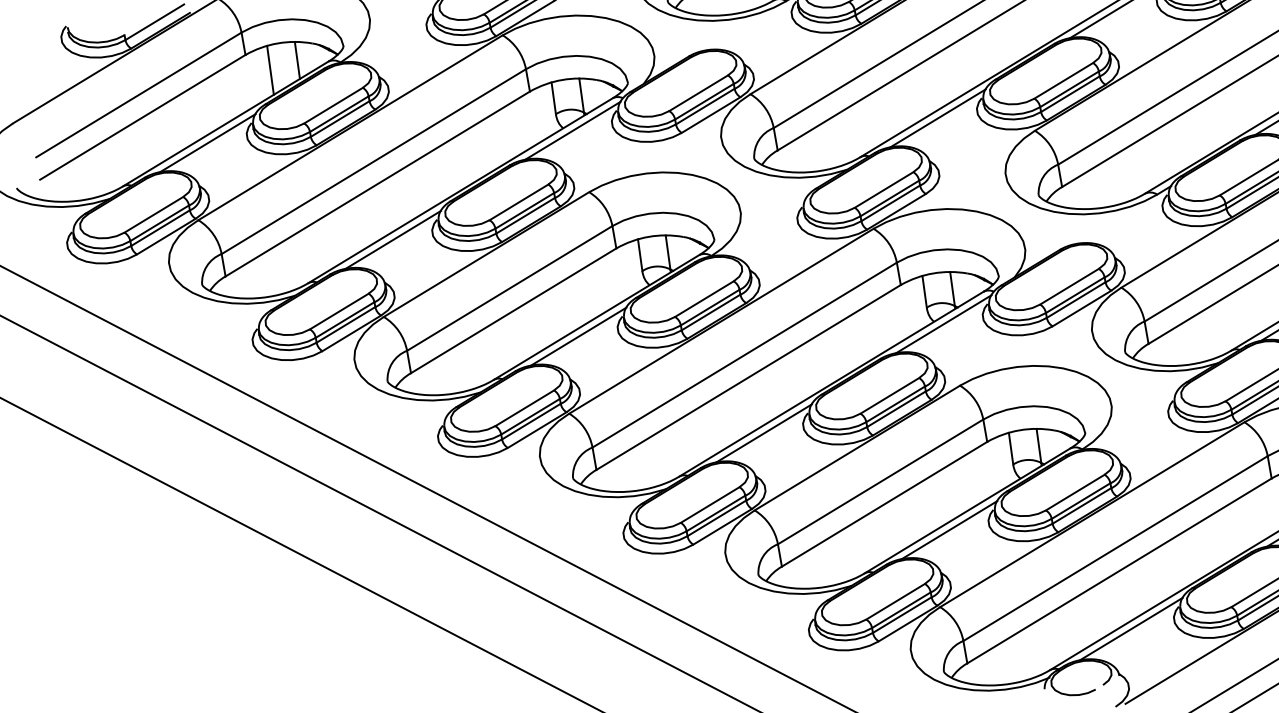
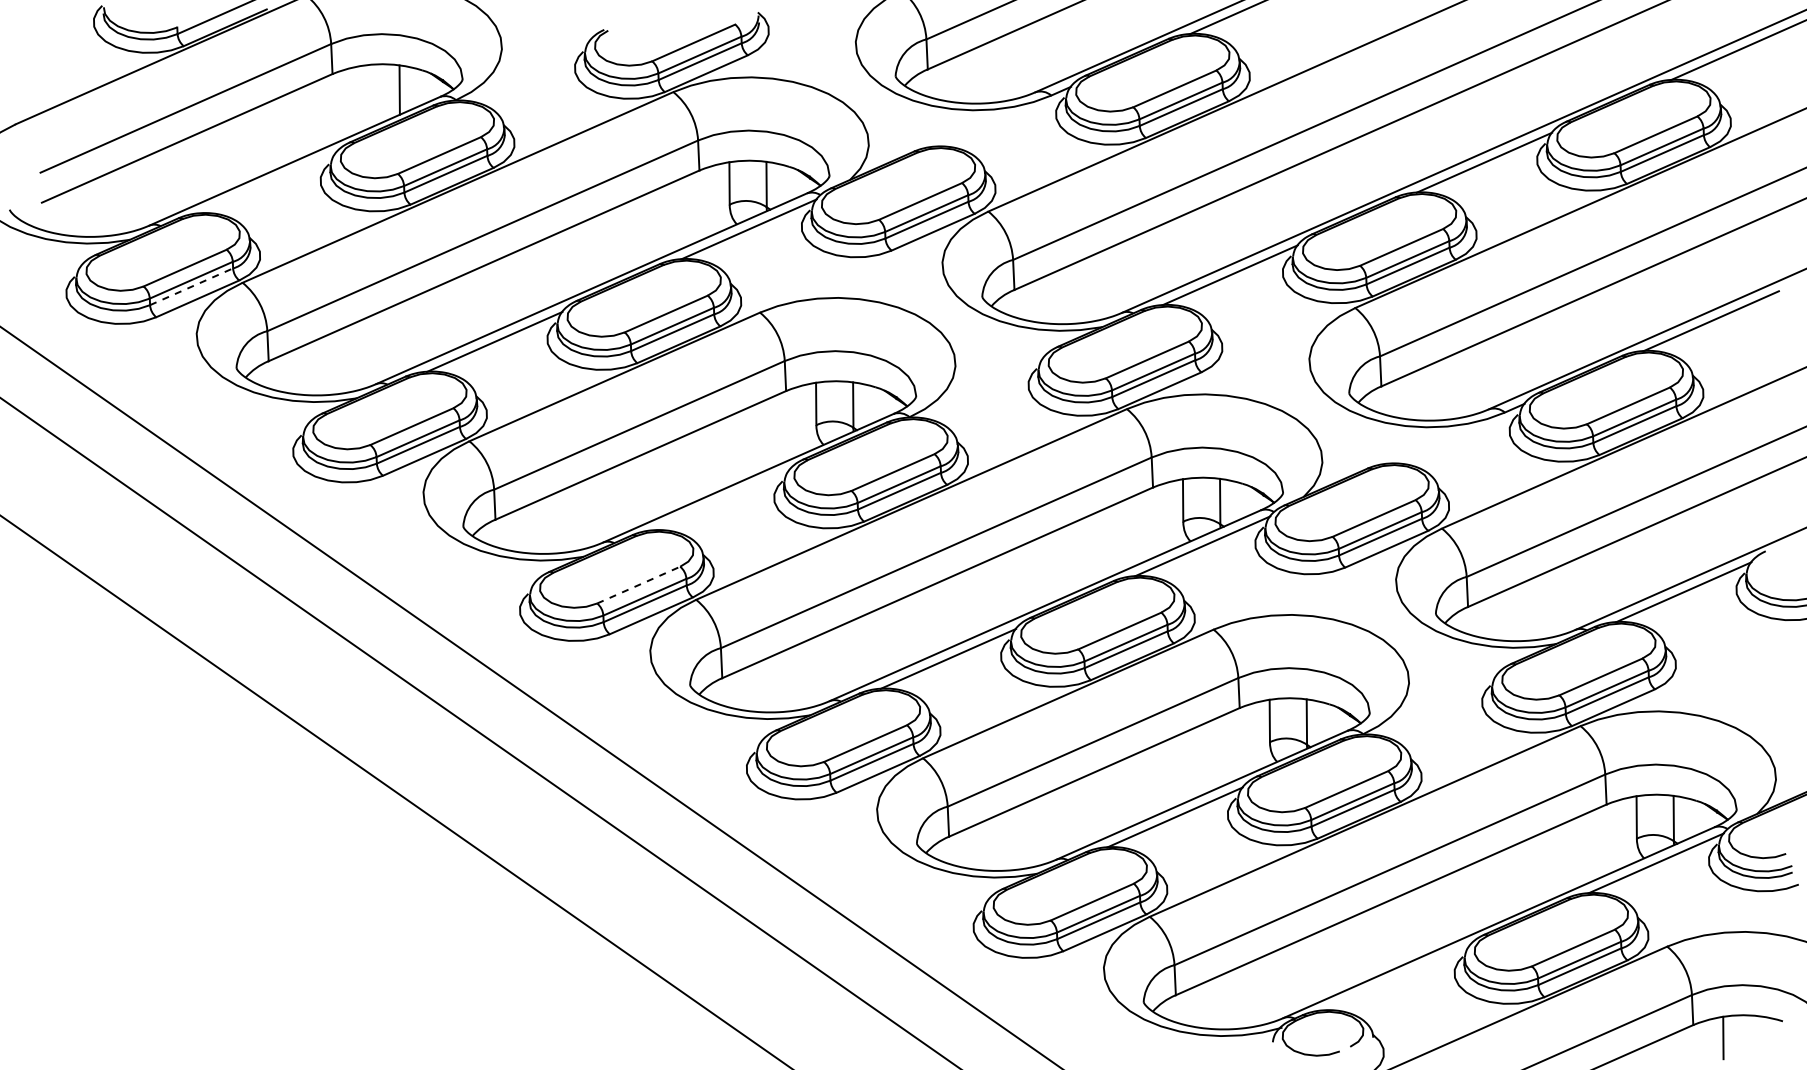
line: (270, 70) -> (362, 98), removed
line: (207, 143) -> (267, 183), removed
line: (161, 227) -> (192, 286), solid -> dashed
line: (578, 336) -> (721, 500), removed
line: (525, 407) -> (639, 584), solid -> dashed
line: (1130, 628) -> (1396, 977), removed

